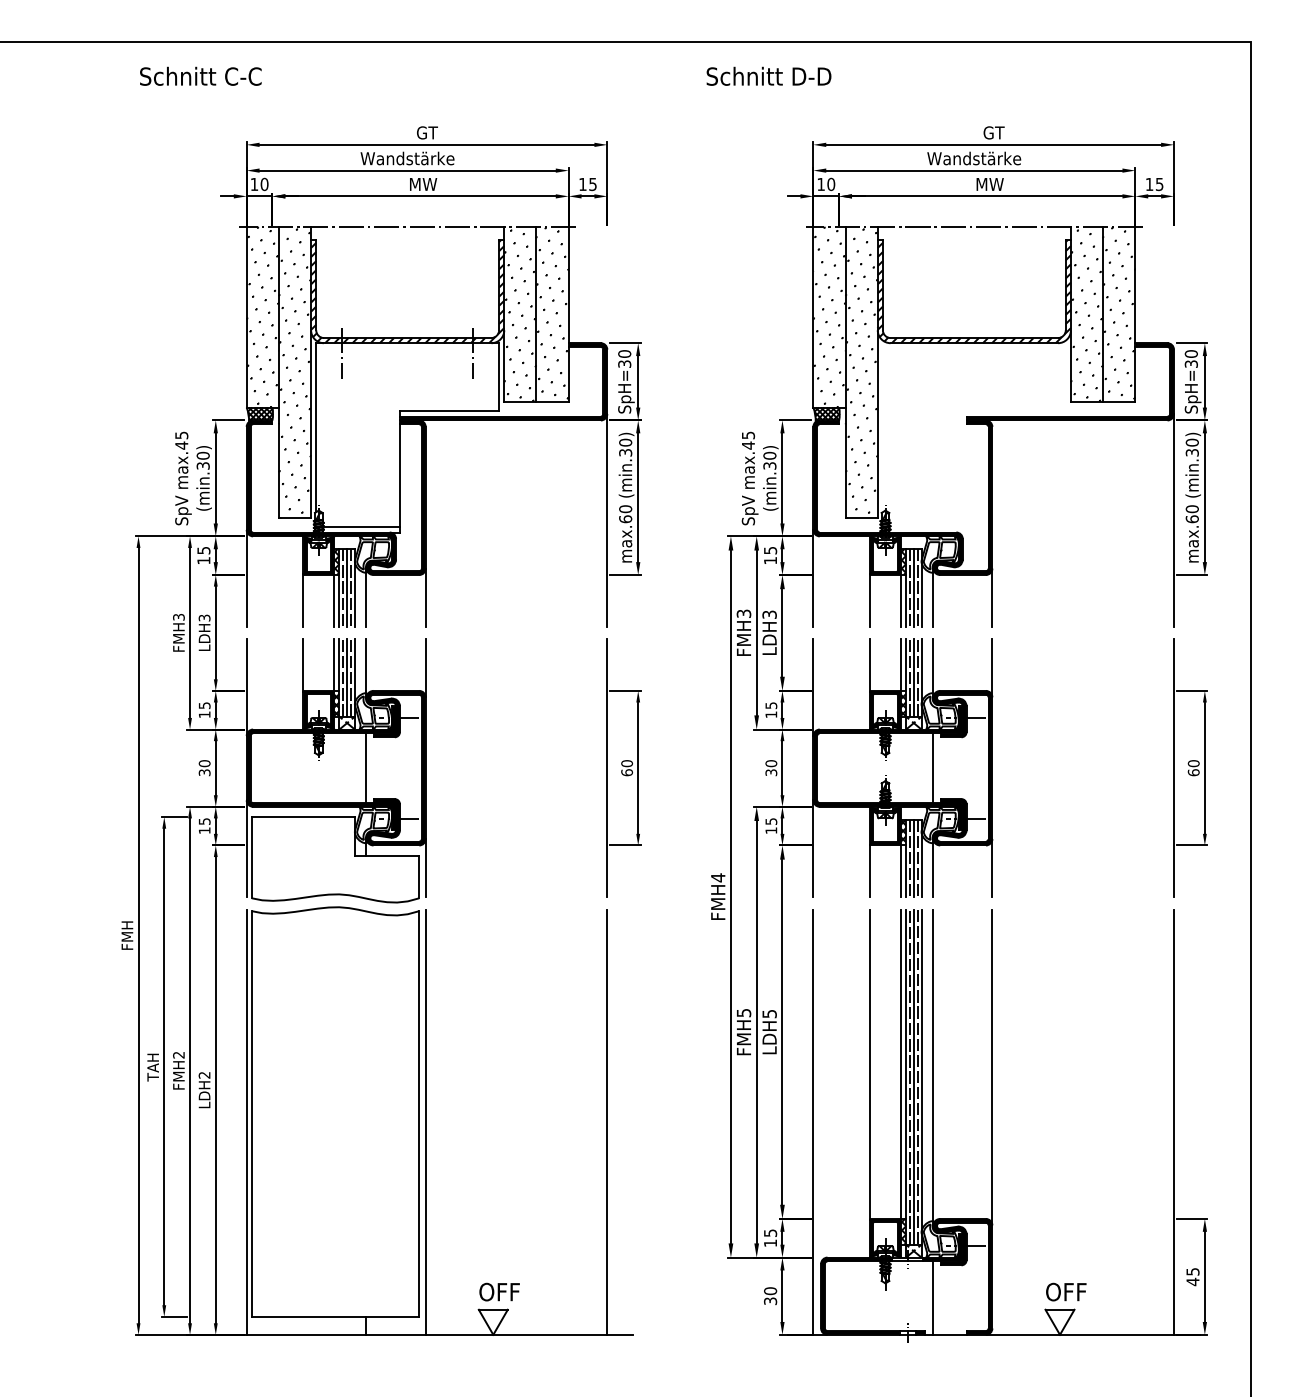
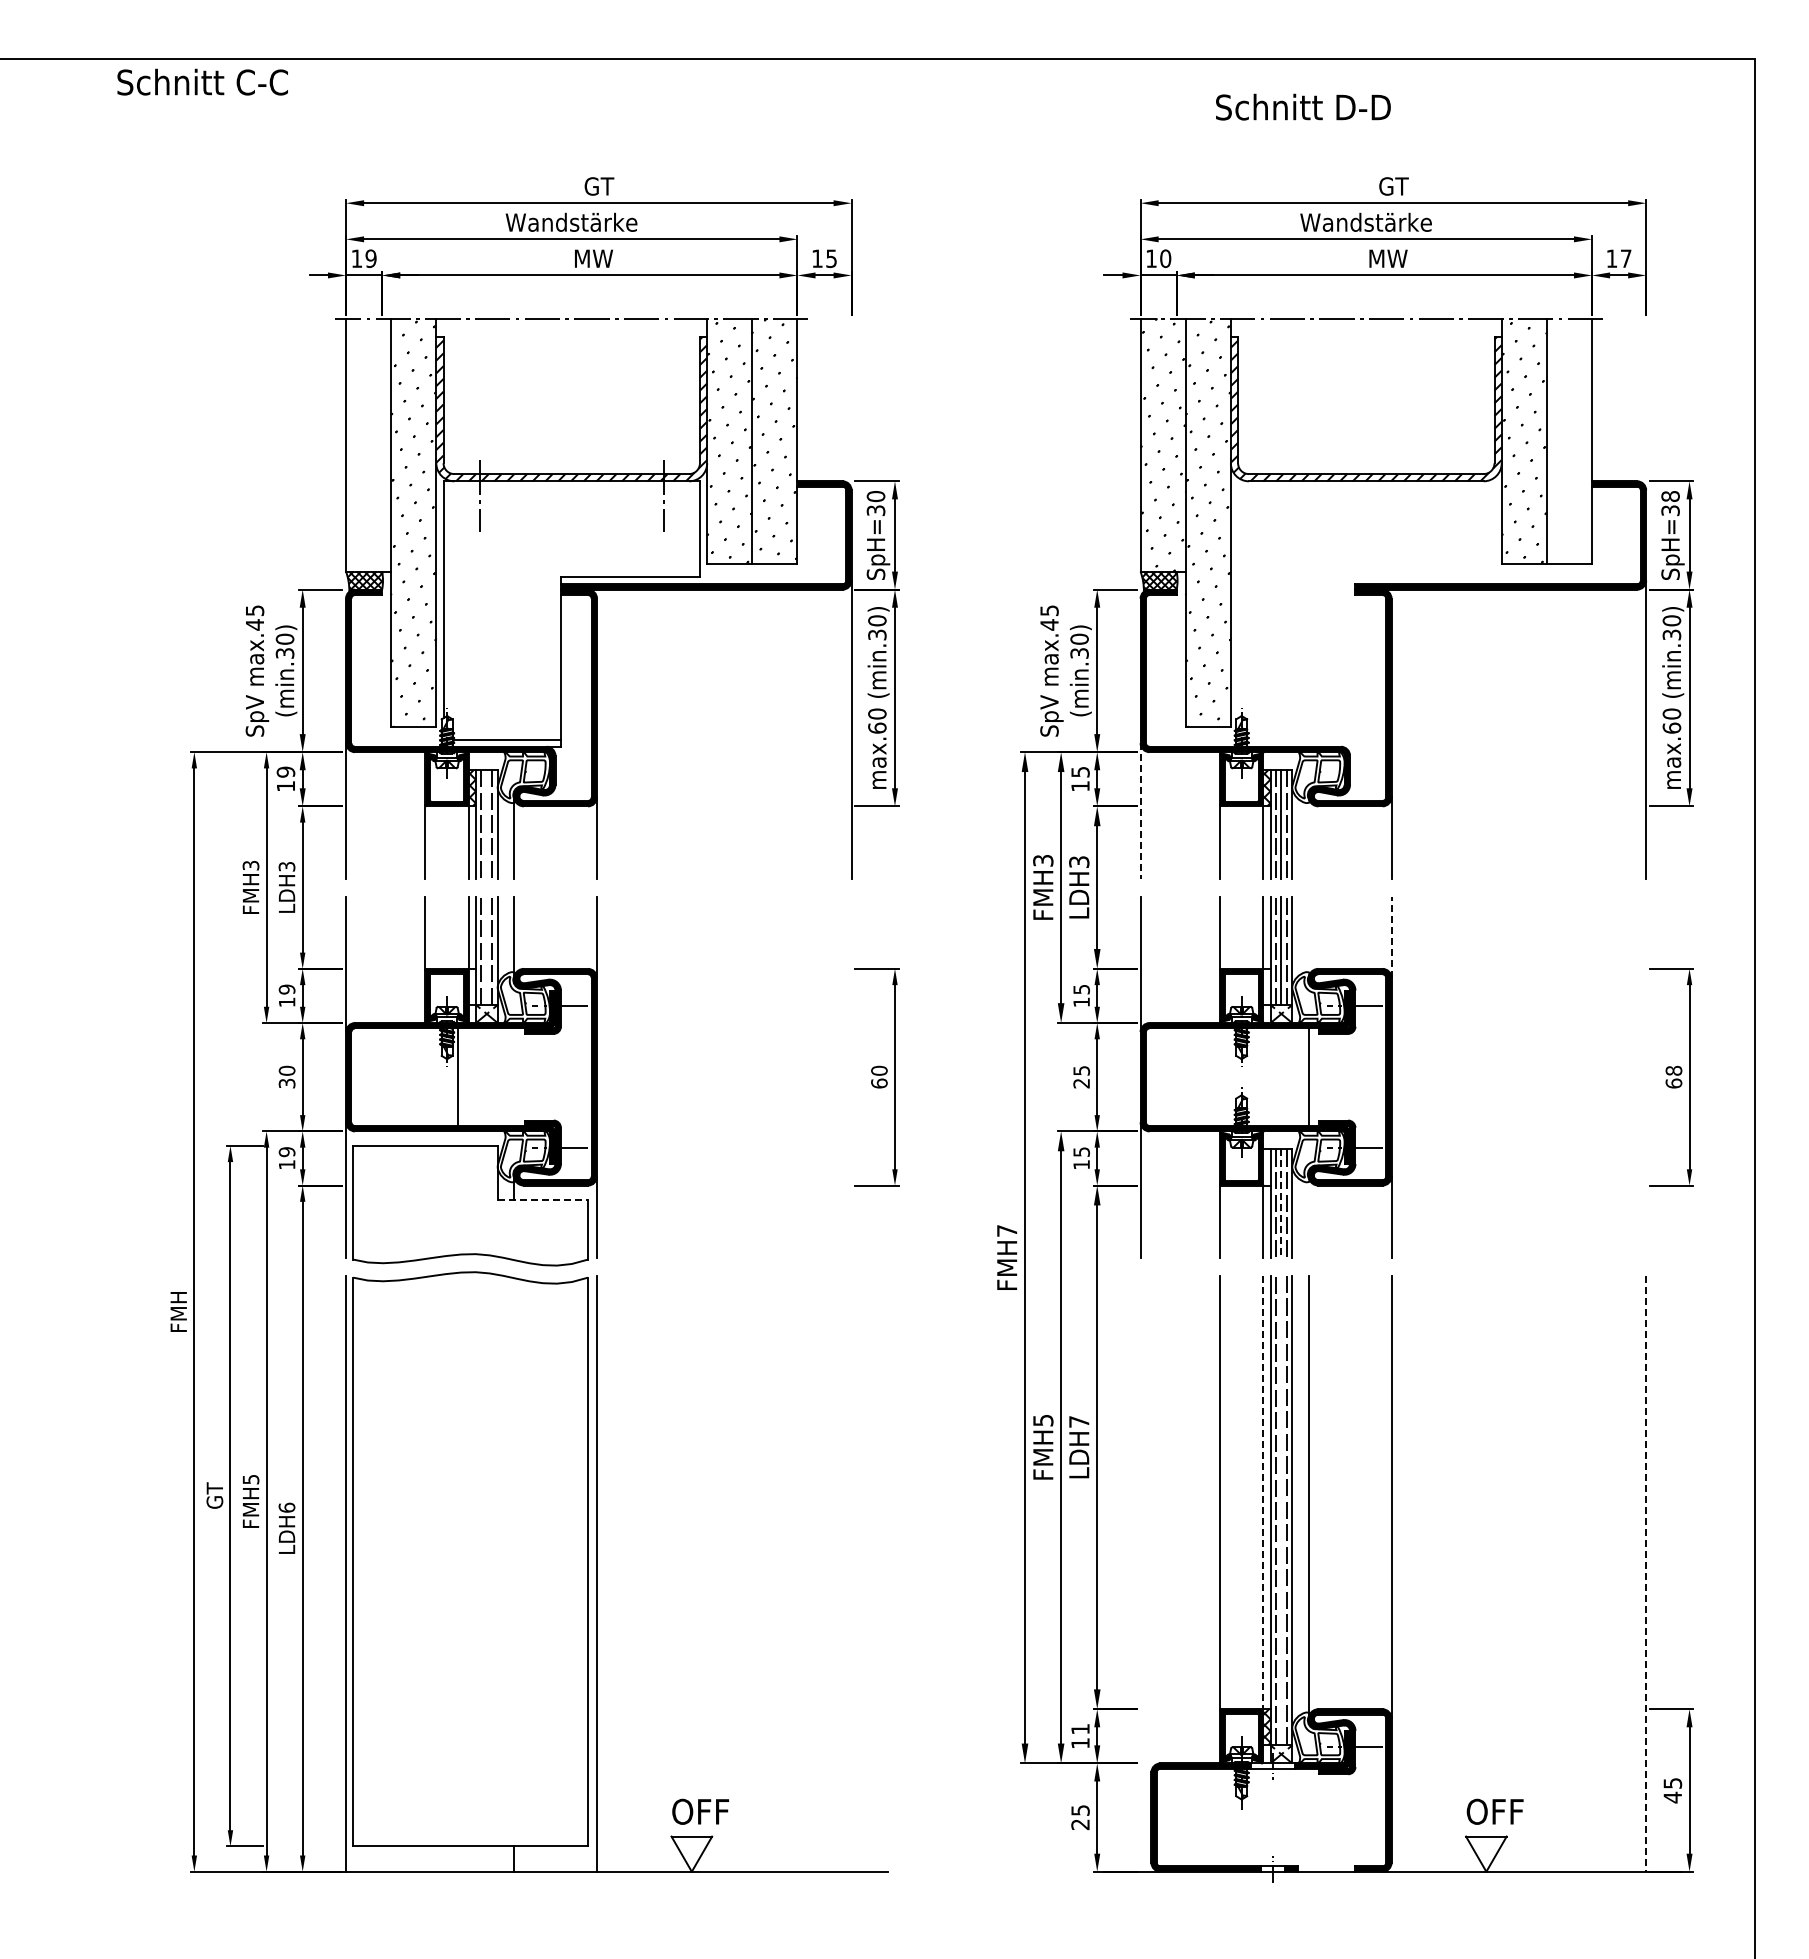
text: (200, 75) -> (202, 81), moved
text: (769, 75) -> (1303, 106), moved
text: (264, 184) -> (370, 258), 10 -> 19
text: (1159, 184) -> (1625, 258), 15 -> 17
hatch: (1119, 313) -> (1569, 439), removed
hatch: (262, 316) -> (368, 444), removed
text: (1191, 354) -> (1670, 496), SpH=30 -> SpH=38
text: (203, 550) -> (285, 771), 15 -> 19
line: (813, 577) -> (1140, 810), solid -> dashed
line: (346, 587) -> (486, 824), removed
line: (933, 597) -> (1308, 837), removed
line: (933, 668) -> (1308, 937), removed
line: (992, 668) -> (1391, 937), solid -> dashed
line: (346, 677) -> (486, 950), removed
hatch: (336, 703) -> (472, 986), removed
hatch: (903, 703) -> (1266, 986), removed
text: (204, 705) -> (286, 989), 15 -> 19
text: (1193, 763) -> (1673, 1070), 60 -> 68
line: (366, 767) -> (457, 1076), moved
line: (607, 767) -> (851, 1076), removed
text: (771, 767) -> (1081, 1076), 30 -> 25
line: (1174, 767) -> (1646, 1076), removed
text: (204, 821) -> (286, 1152), 15 -> 19
hatch: (903, 832) -> (1266, 1167), removed
line: (387, 856) -> (543, 1200), solid -> dashed
line: (913, 858) -> (1281, 1204), solid -> dashed
line: (933, 867) -> (1308, 1216), removed
text: (718, 877) -> (1007, 1230), FMH4 -> FMH7
text: (769, 1013) -> (1079, 1421), LDH5 -> LDH7
text: (178, 1055) -> (250, 1479), FMH2 -> FMH5
line: (901, 1064) -> (1263, 1492), solid -> dashed
text: (152, 1067) -> (214, 1496), TAH -> GT
text: (204, 1075) -> (286, 1507), LDH2 -> LDH6
line: (913, 1077) -> (1281, 1510), removed
line: (607, 1122) -> (851, 1573), removed
line: (813, 1122) -> (1140, 1573), removed
line: (1174, 1122) -> (1646, 1573), solid -> dashed
text: (770, 1233) -> (1080, 1729), 15 -> 11
text: (770, 1296) -> (1080, 1817), 30 -> 25
line: (933, 1297) -> (1308, 1819), removed

